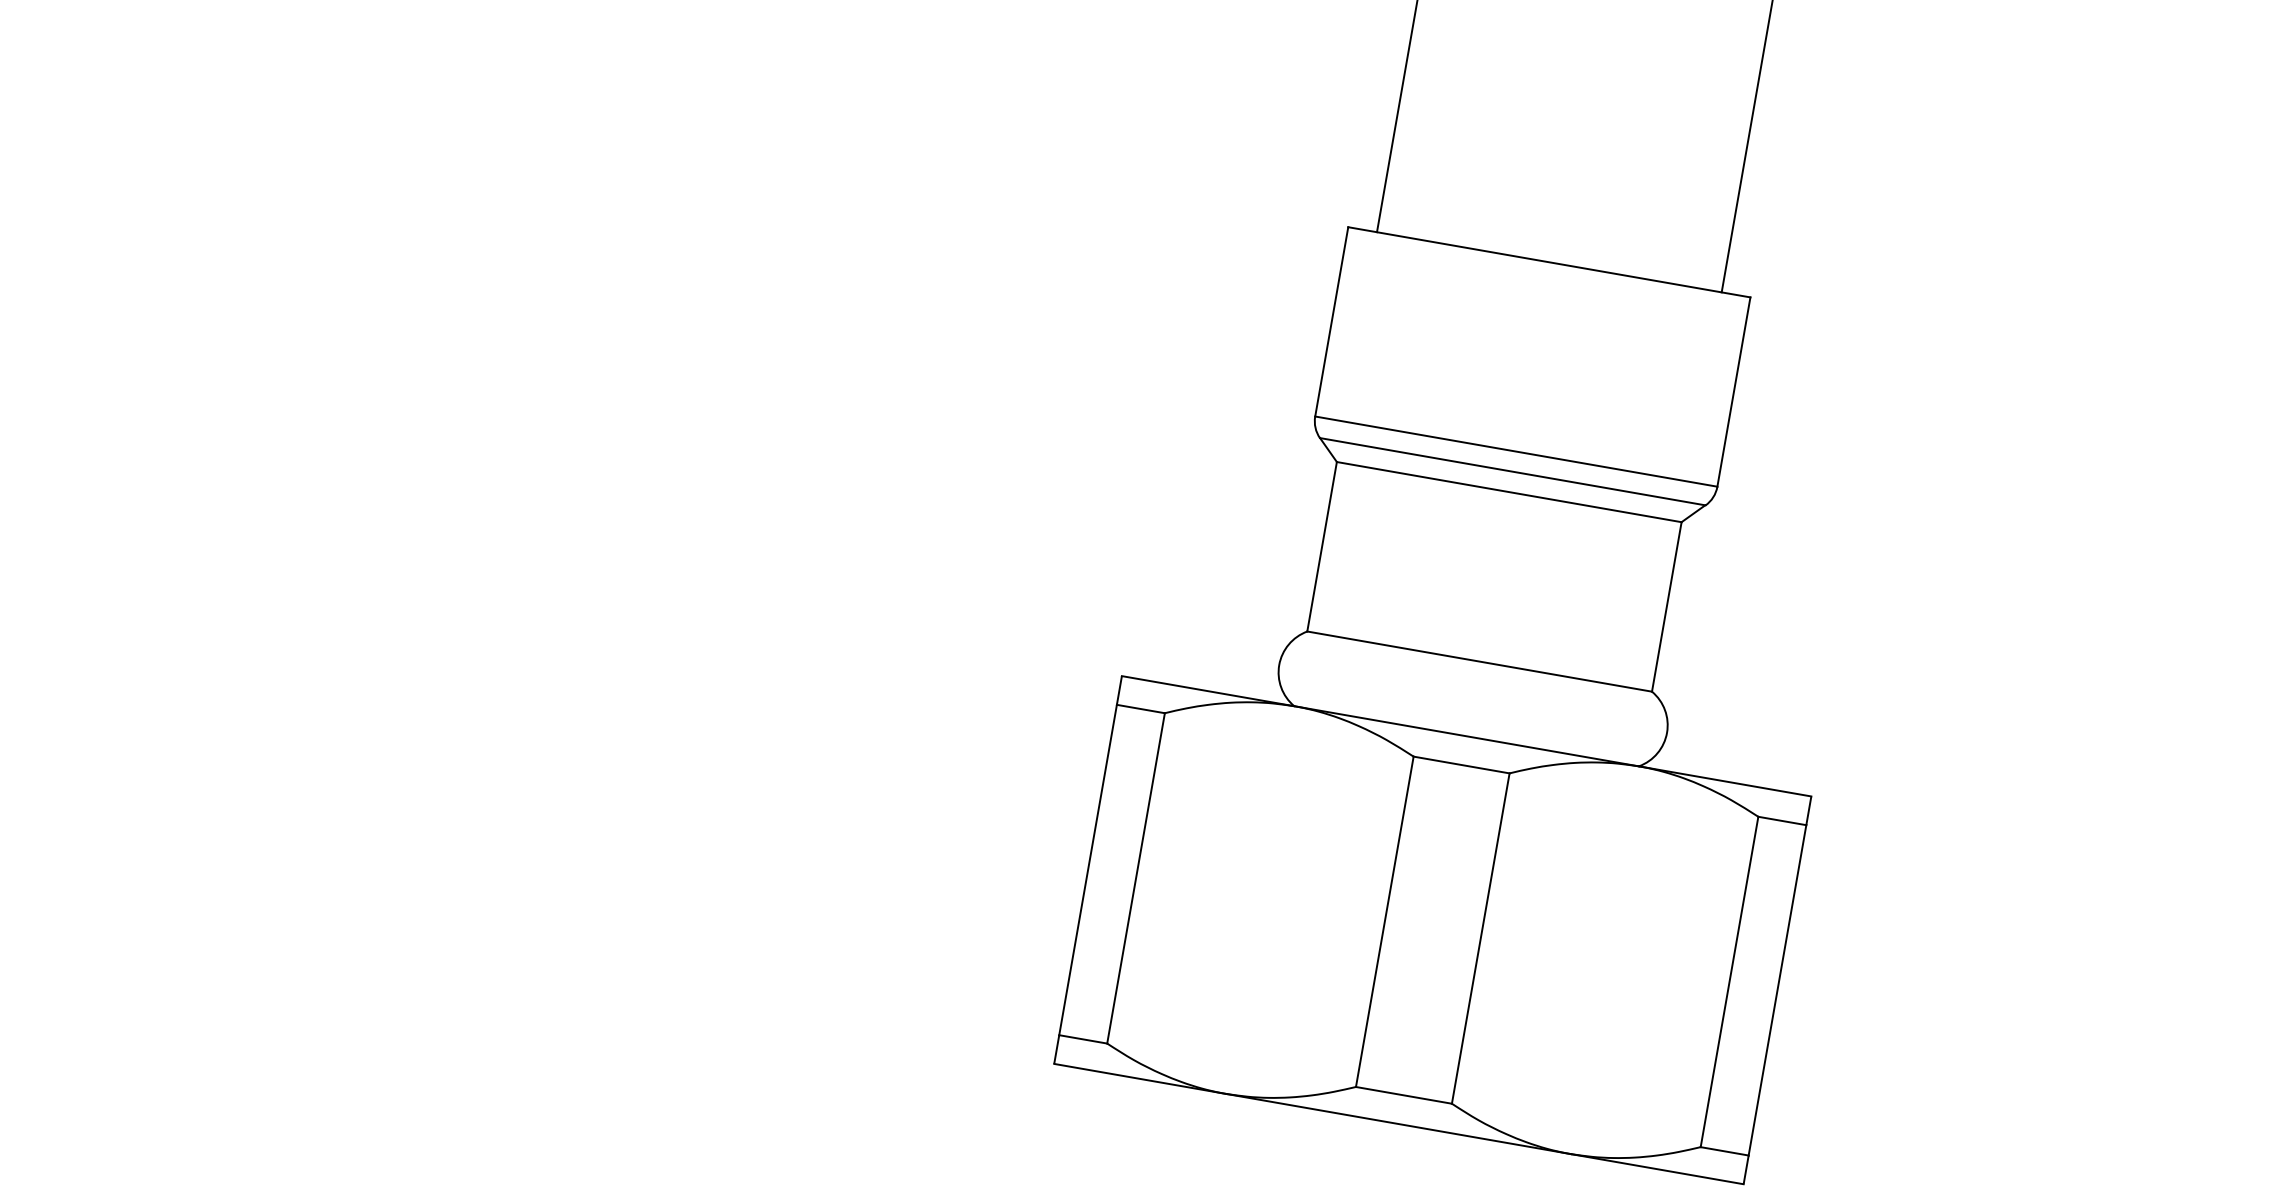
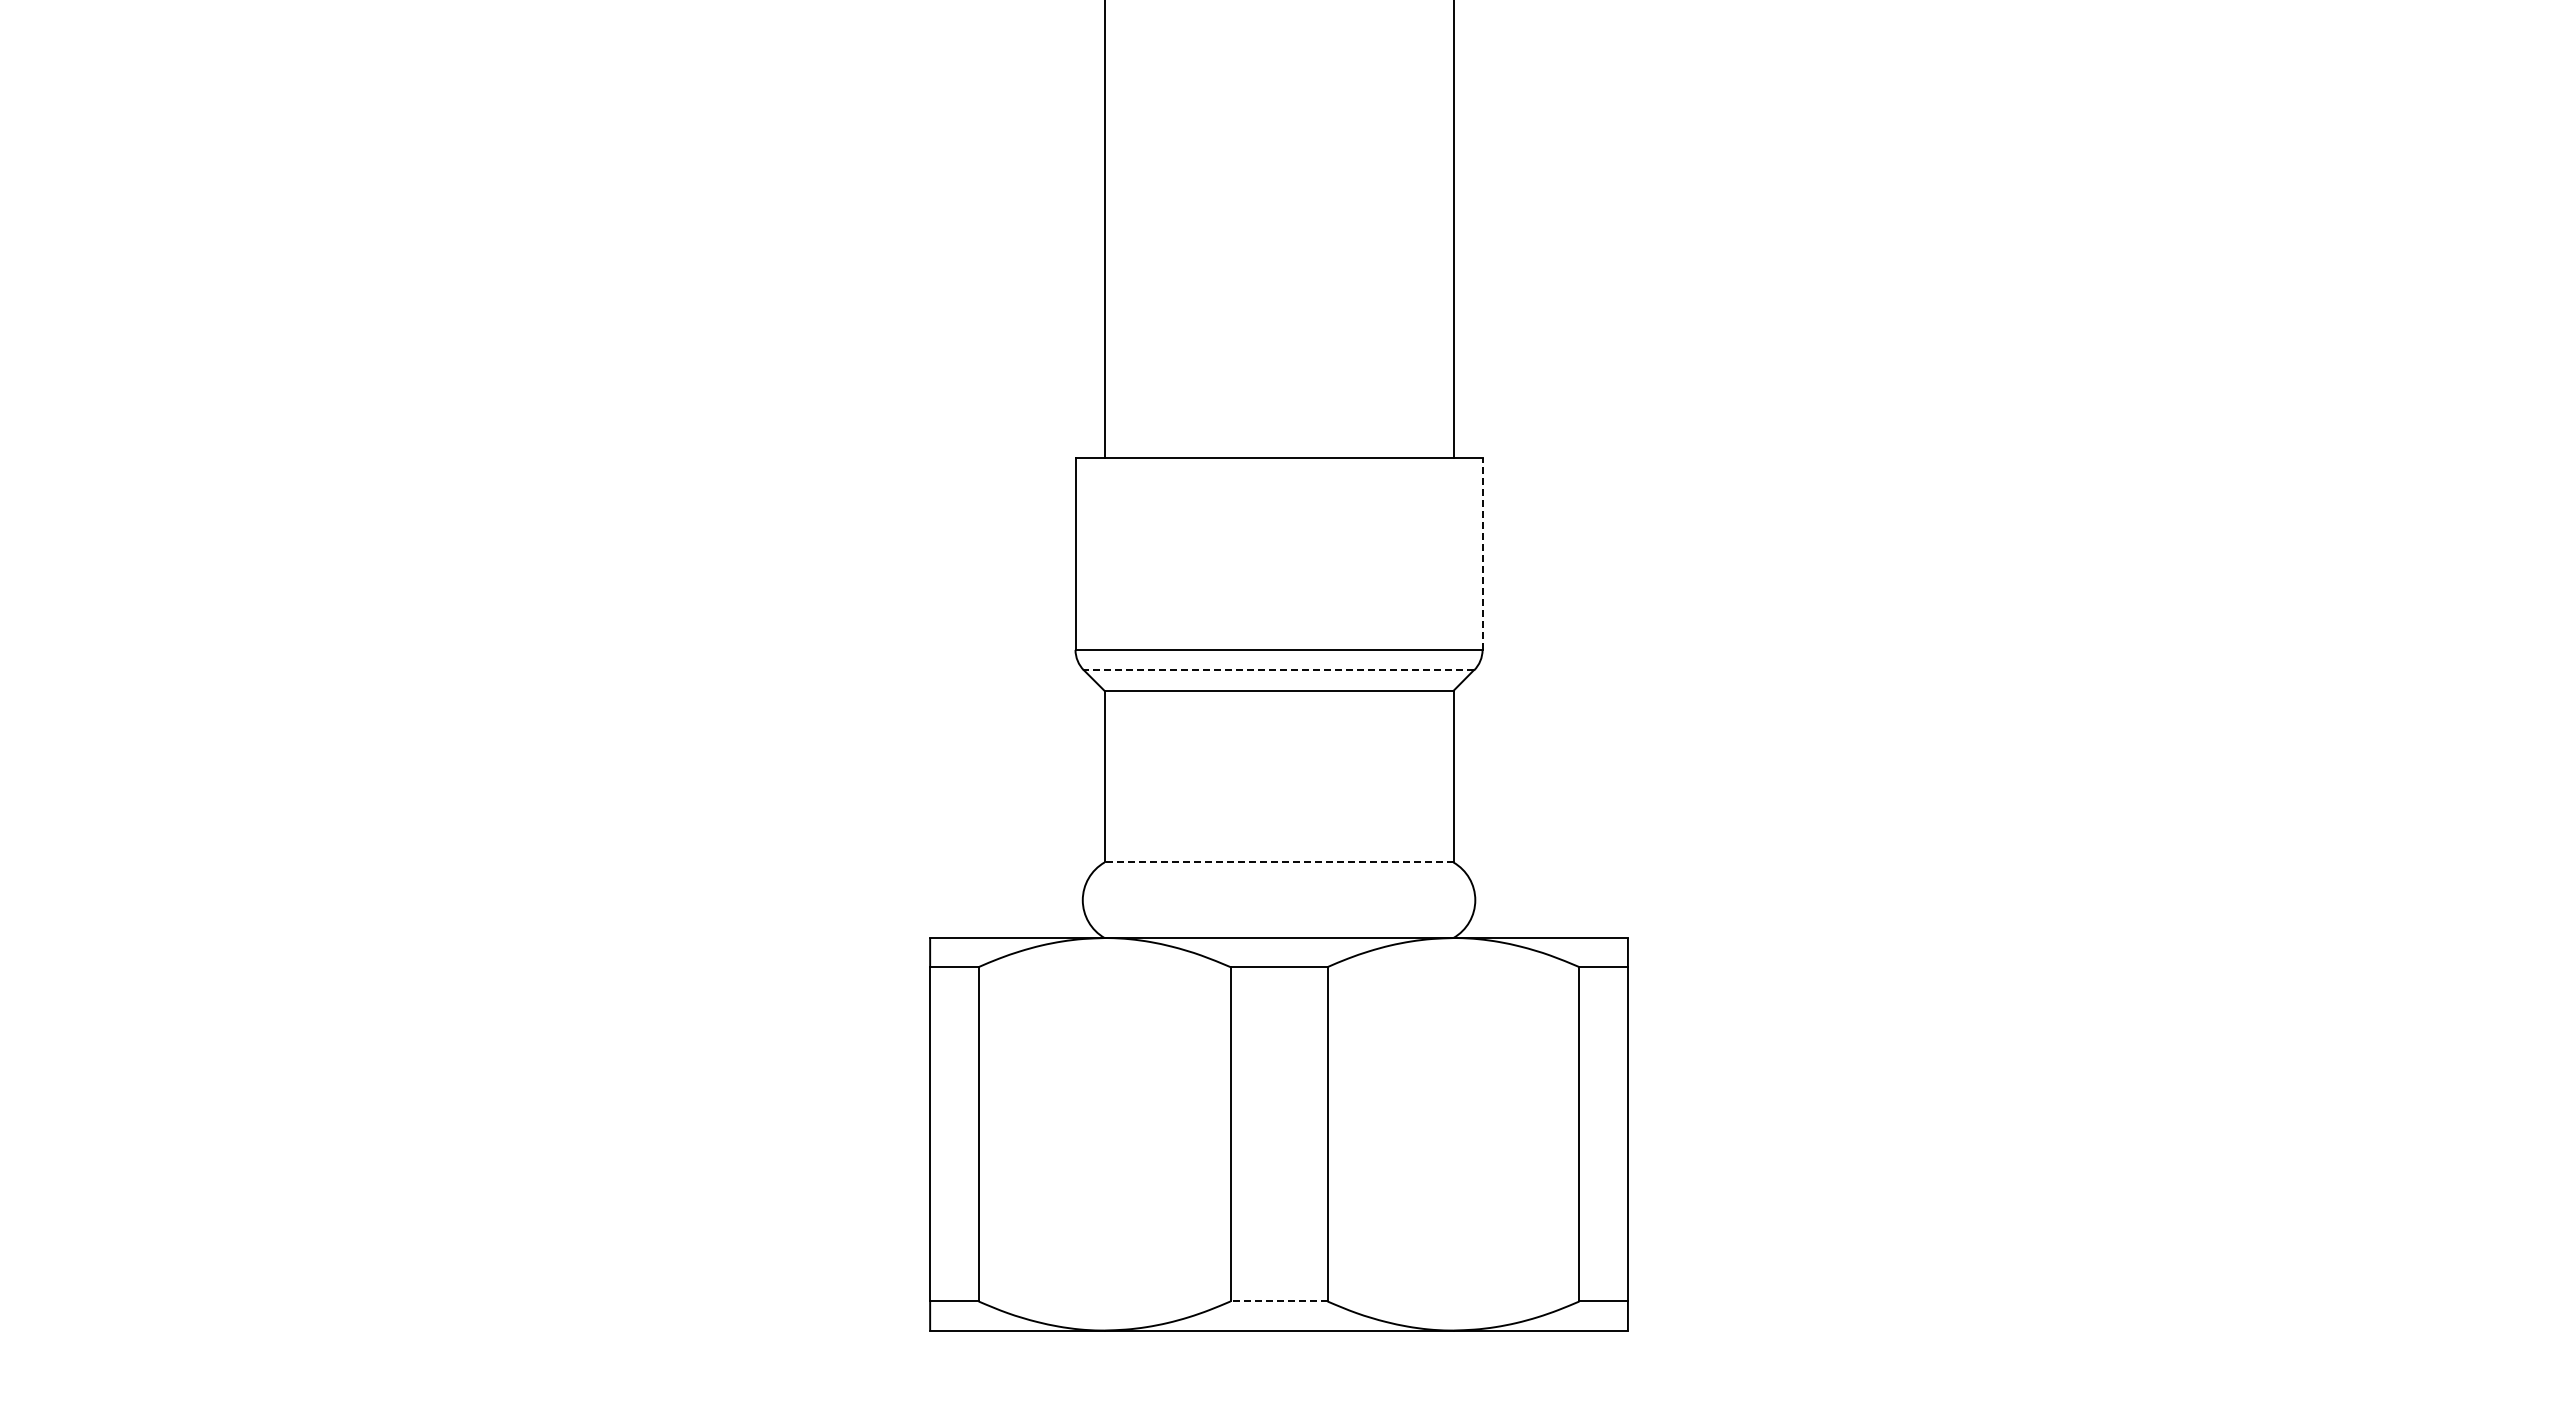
line: (1733, 392) -> (1482, 554), solid -> dashed
line: (1512, 471) -> (1278, 670), solid -> dashed
line: (1479, 661) -> (1278, 862), solid -> dashed
line: (1404, 1095) -> (1279, 1301), solid -> dashed

